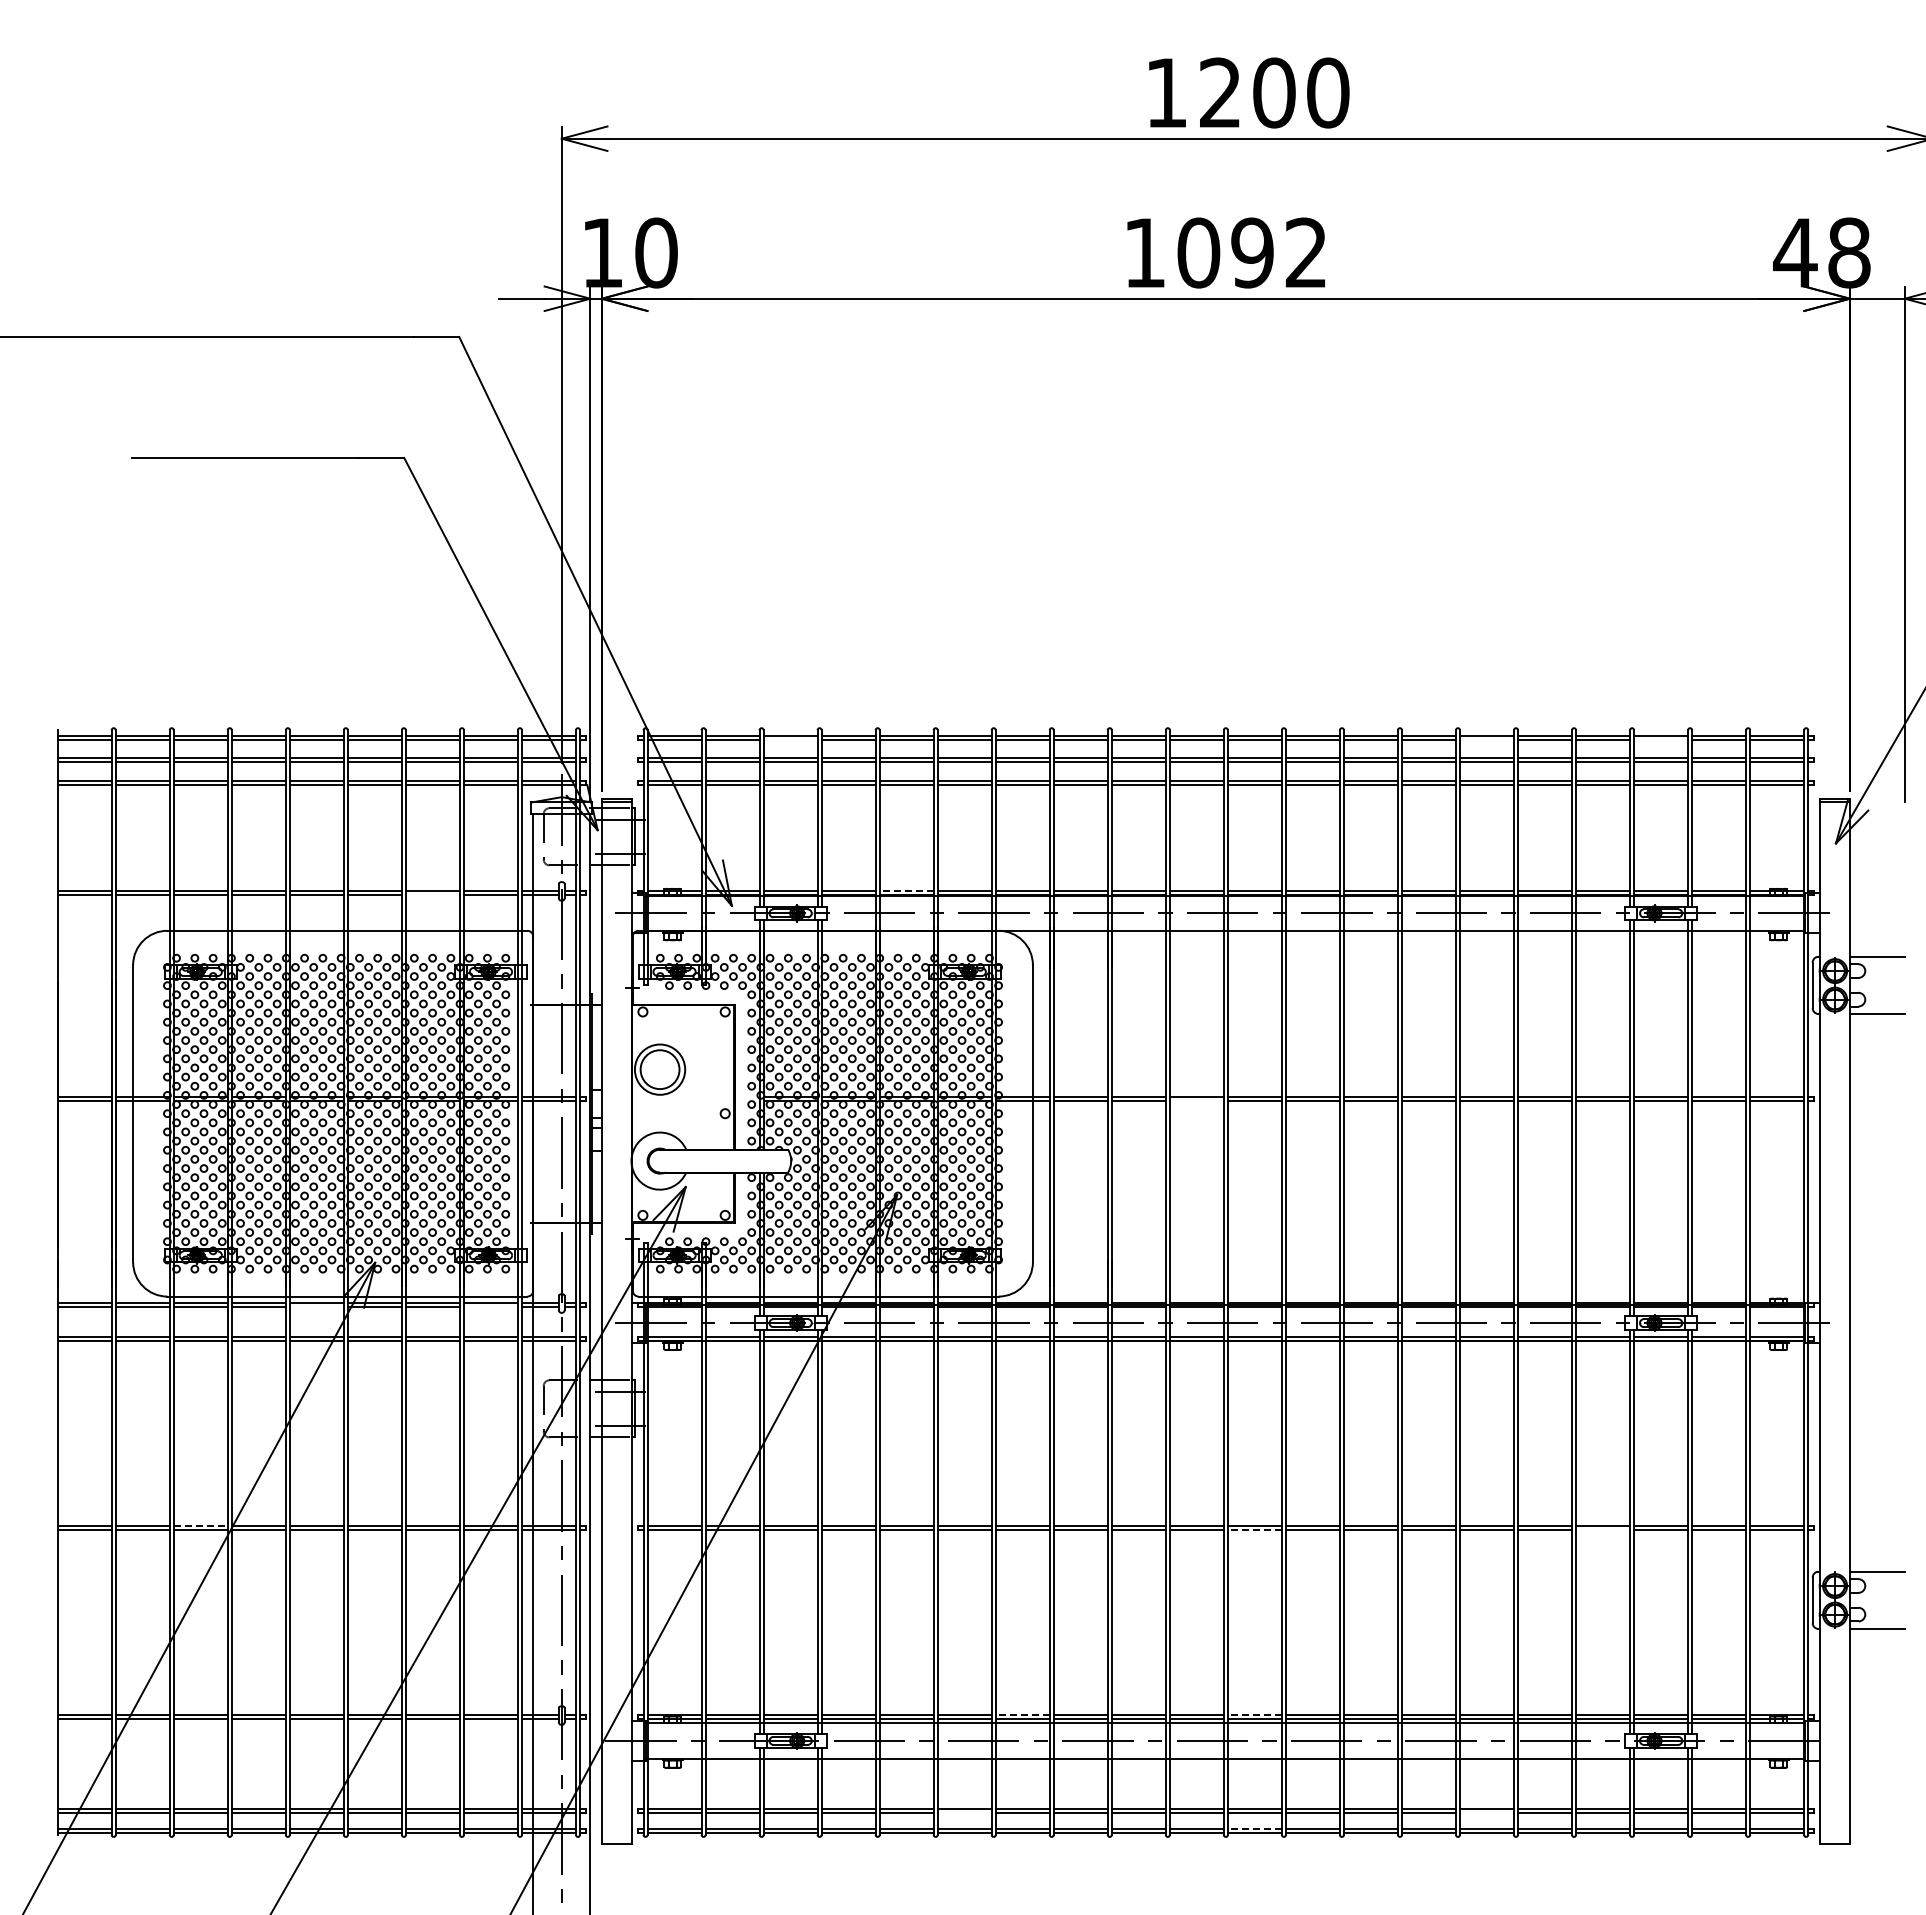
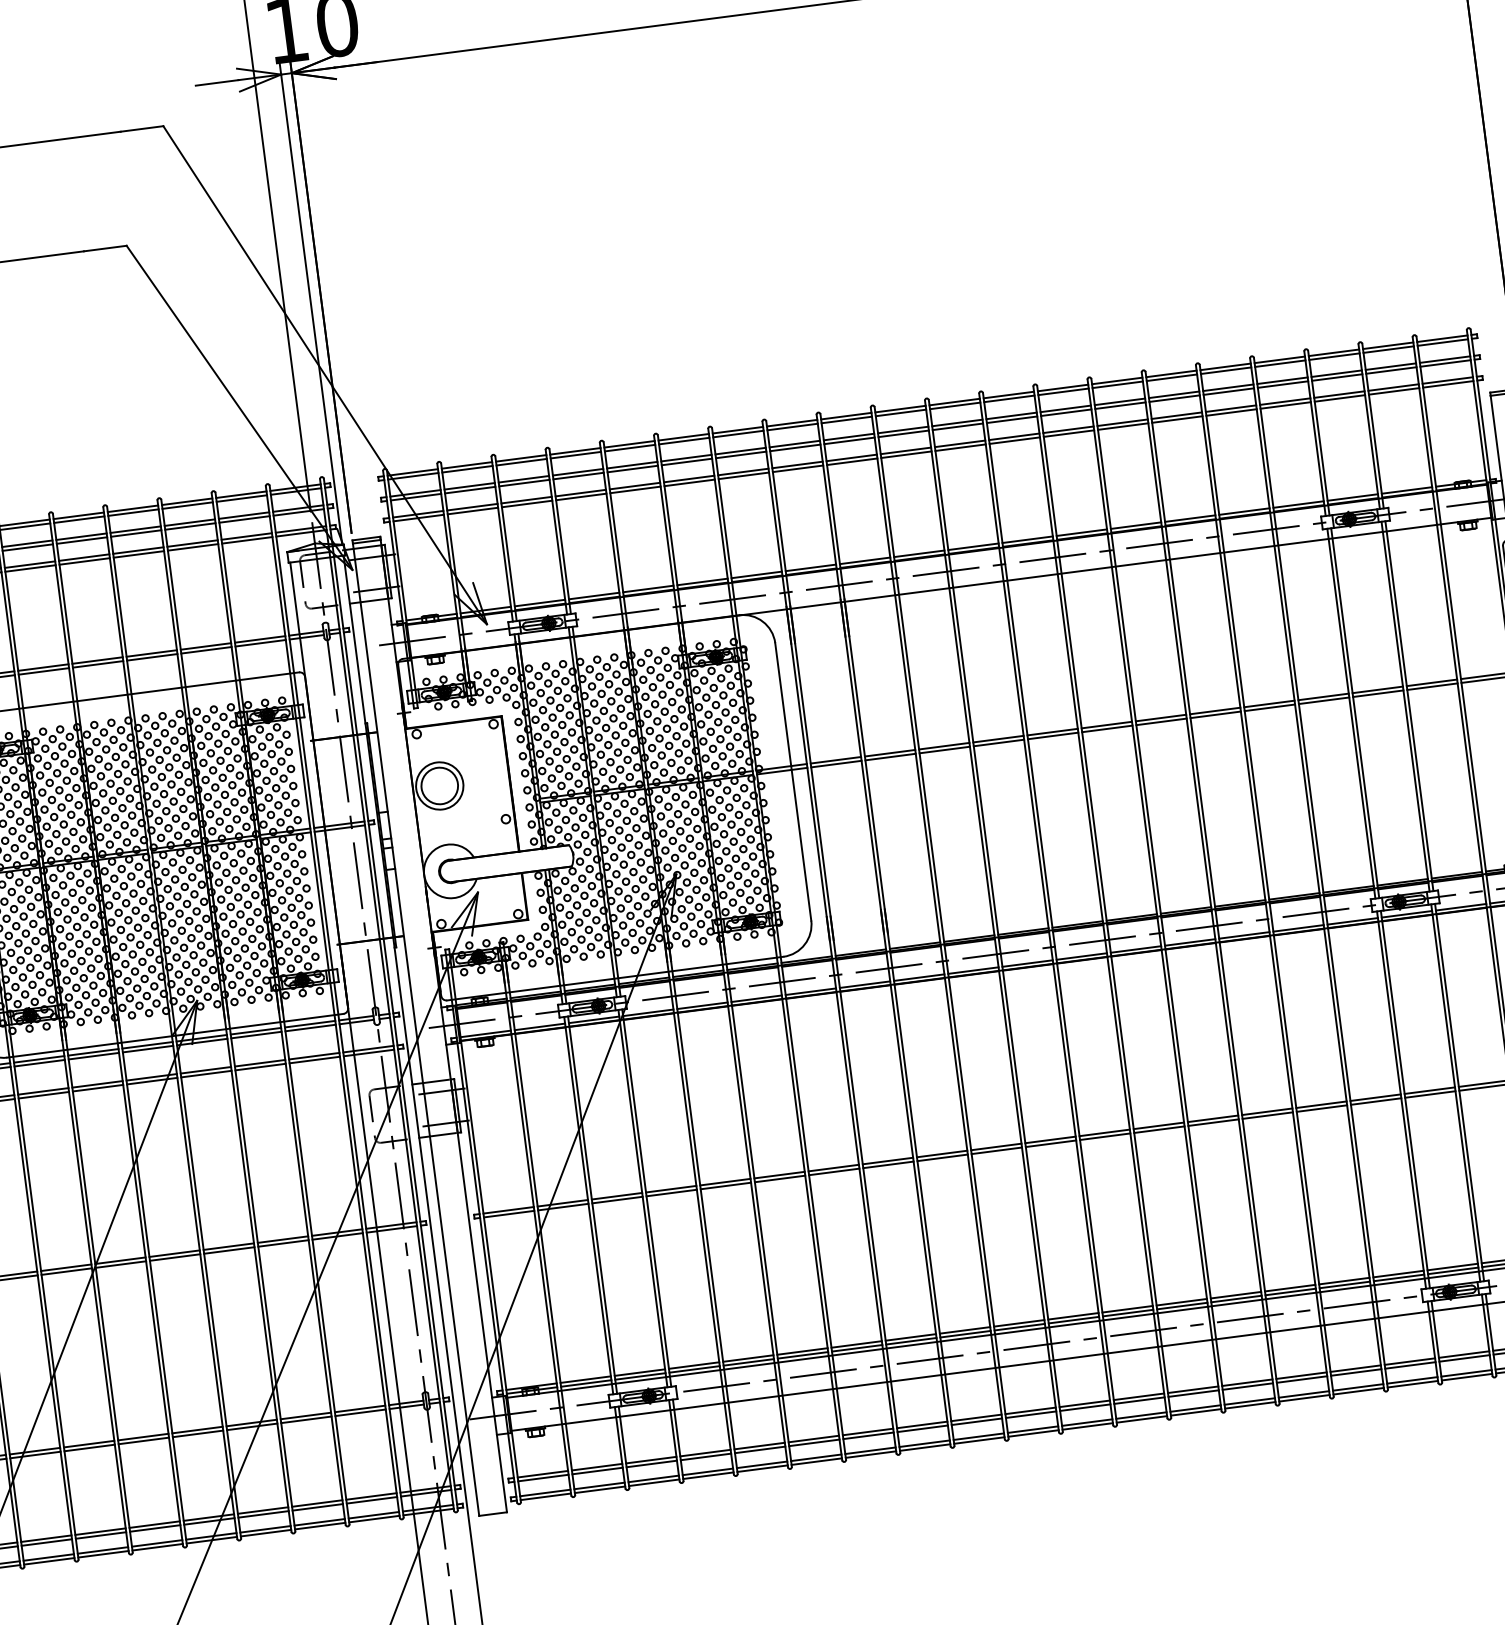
line: (790, 739) -> (521, 461), added
line: (1486, 739) -> (1171, 377), added
line: (1661, 739) -> (1334, 356), added
line: (906, 890) -> (648, 588), dashed -> solid
line: (432, 894) -> (206, 650), added
line: (1196, 1100) -> (944, 749), added
line: (316, 1306) -> (147, 1048), added
line: (490, 1306) -> (310, 1027), added
line: (200, 1525) -> (65, 1267), dashed -> solid
line: (1254, 1530) -> (1050, 1144), dashed -> solid
line: (1603, 1530) -> (1376, 1101), added
line: (1022, 1714) -> (856, 1344), dashed -> solid
line: (1254, 1714) -> (1073, 1316), dashed -> solid
line: (964, 1812) -> (814, 1442), added
line: (1486, 1812) -> (1301, 1379), added
line: (1254, 1828) -> (1086, 1422), dashed -> solid

